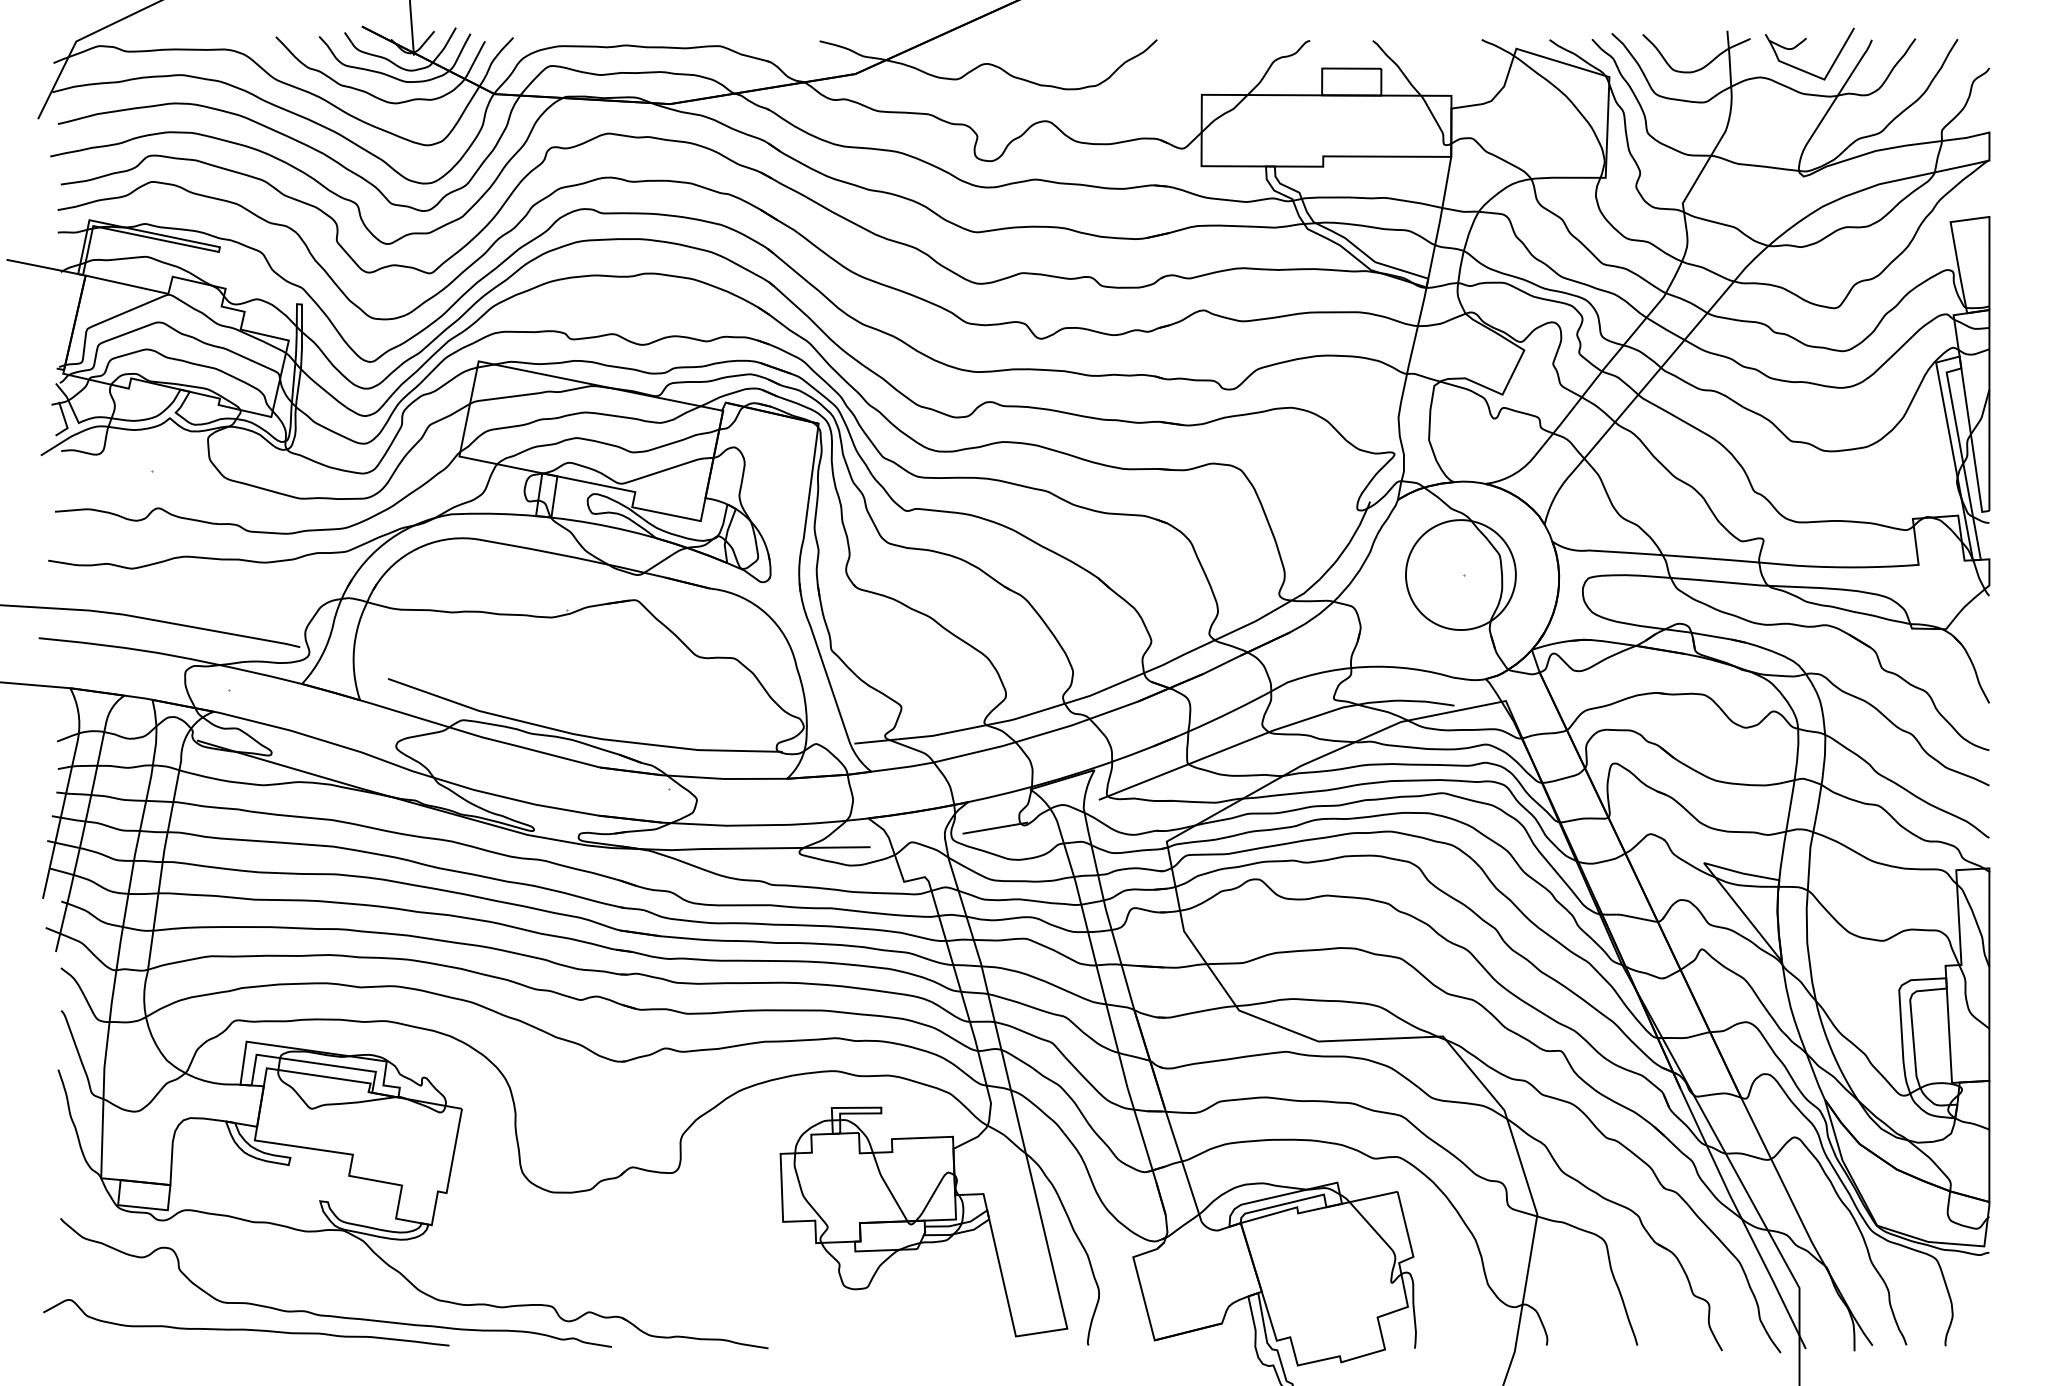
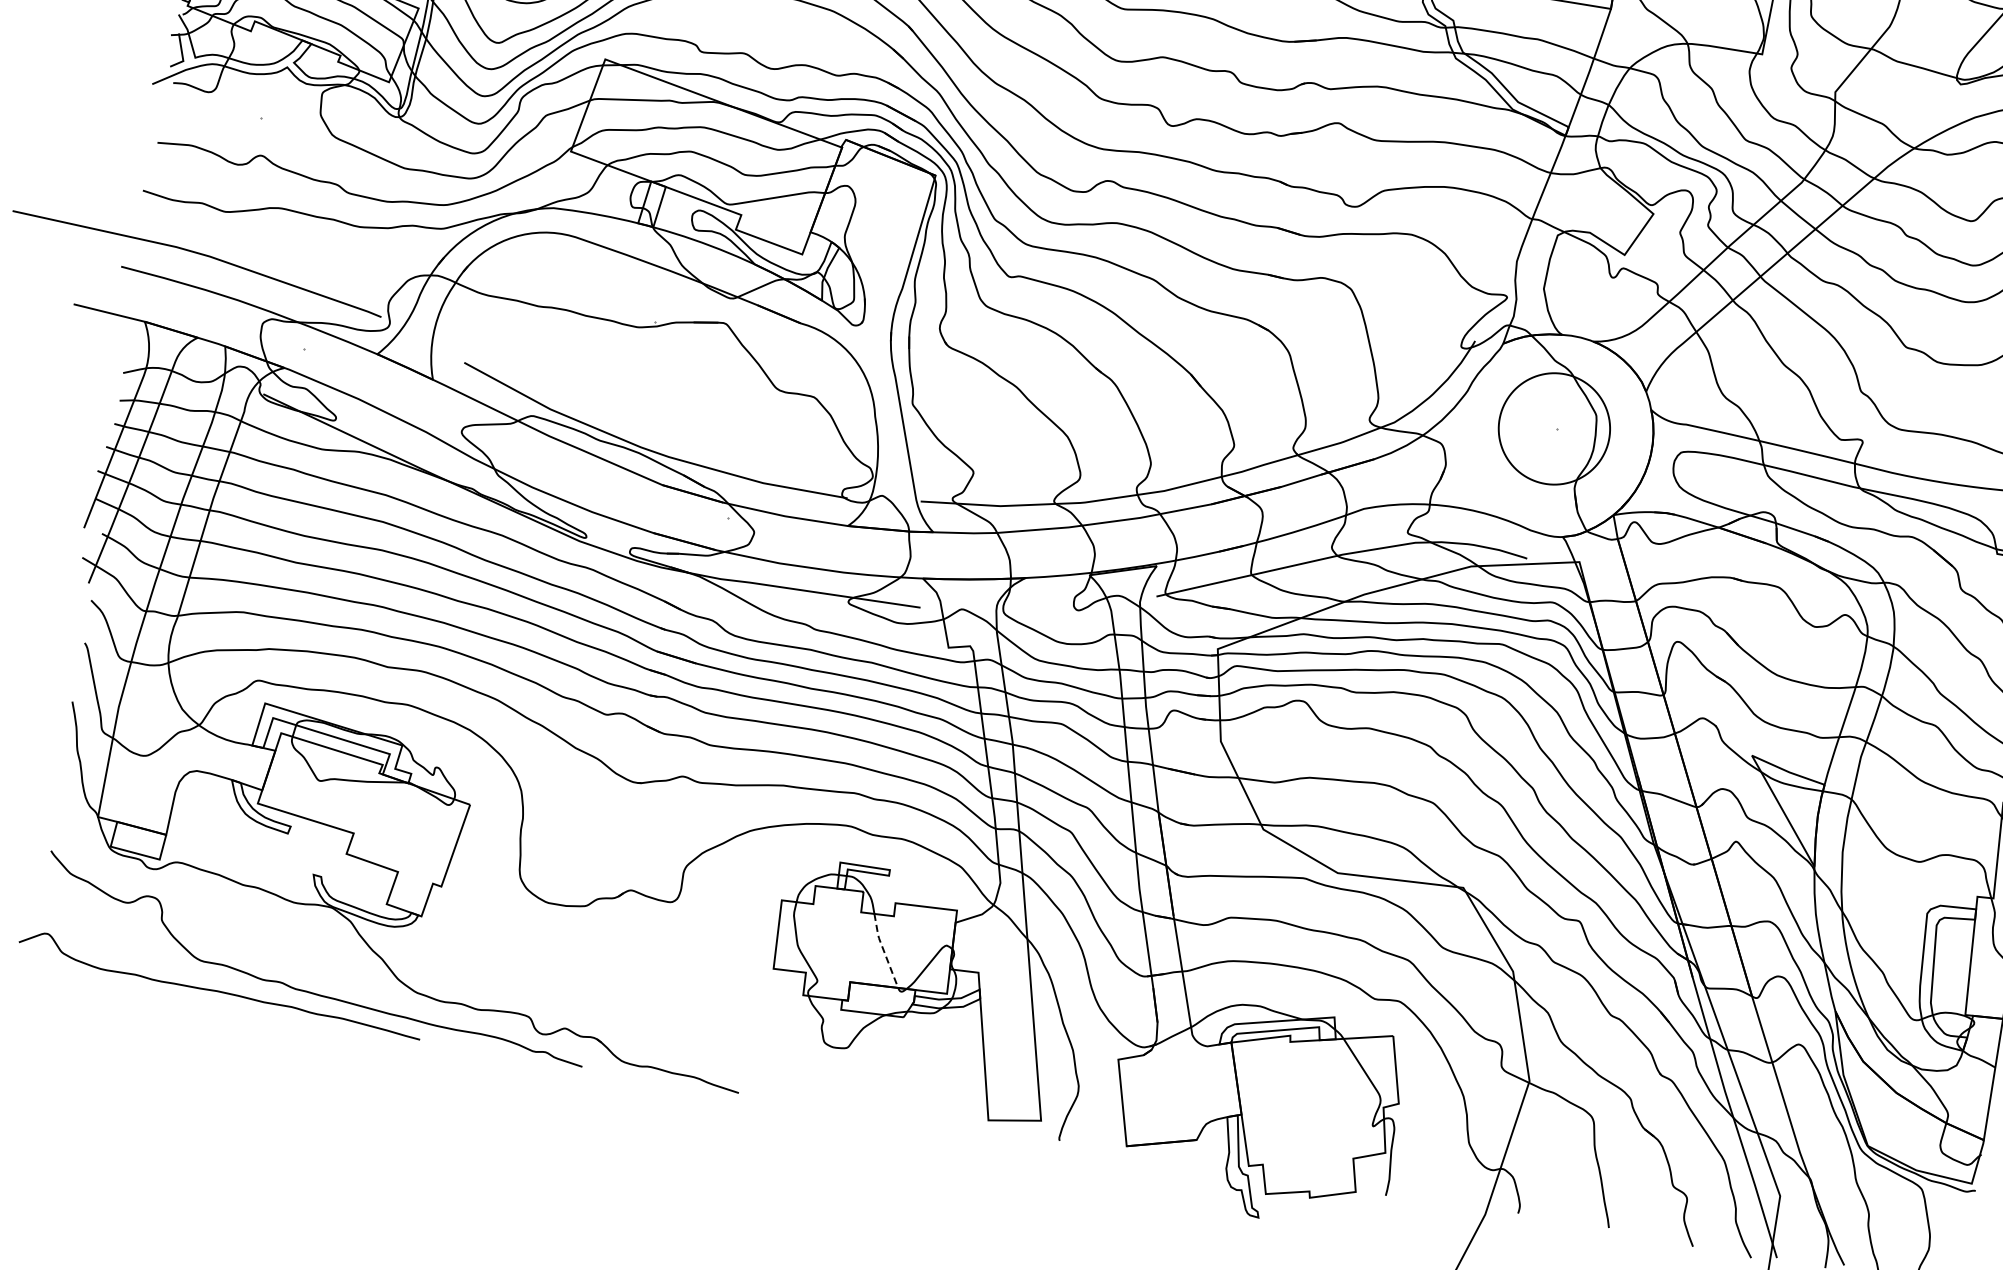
line: (995, 827) -> (1048, 607), removed
line: (887, 1186) -> (883, 949), solid -> dashed

